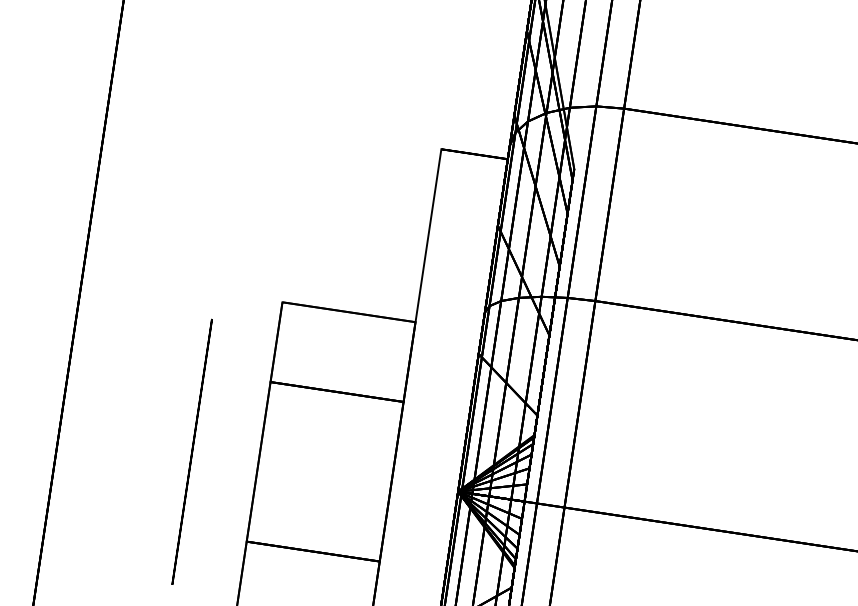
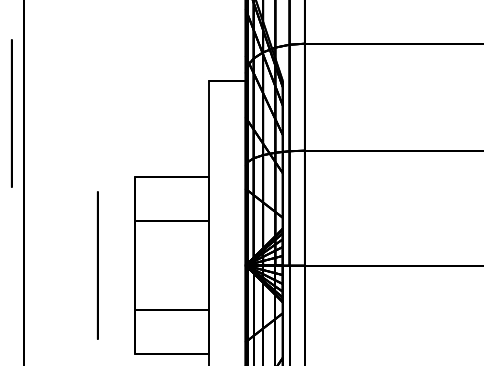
circle: (77, 155) -> (11, 113), added

